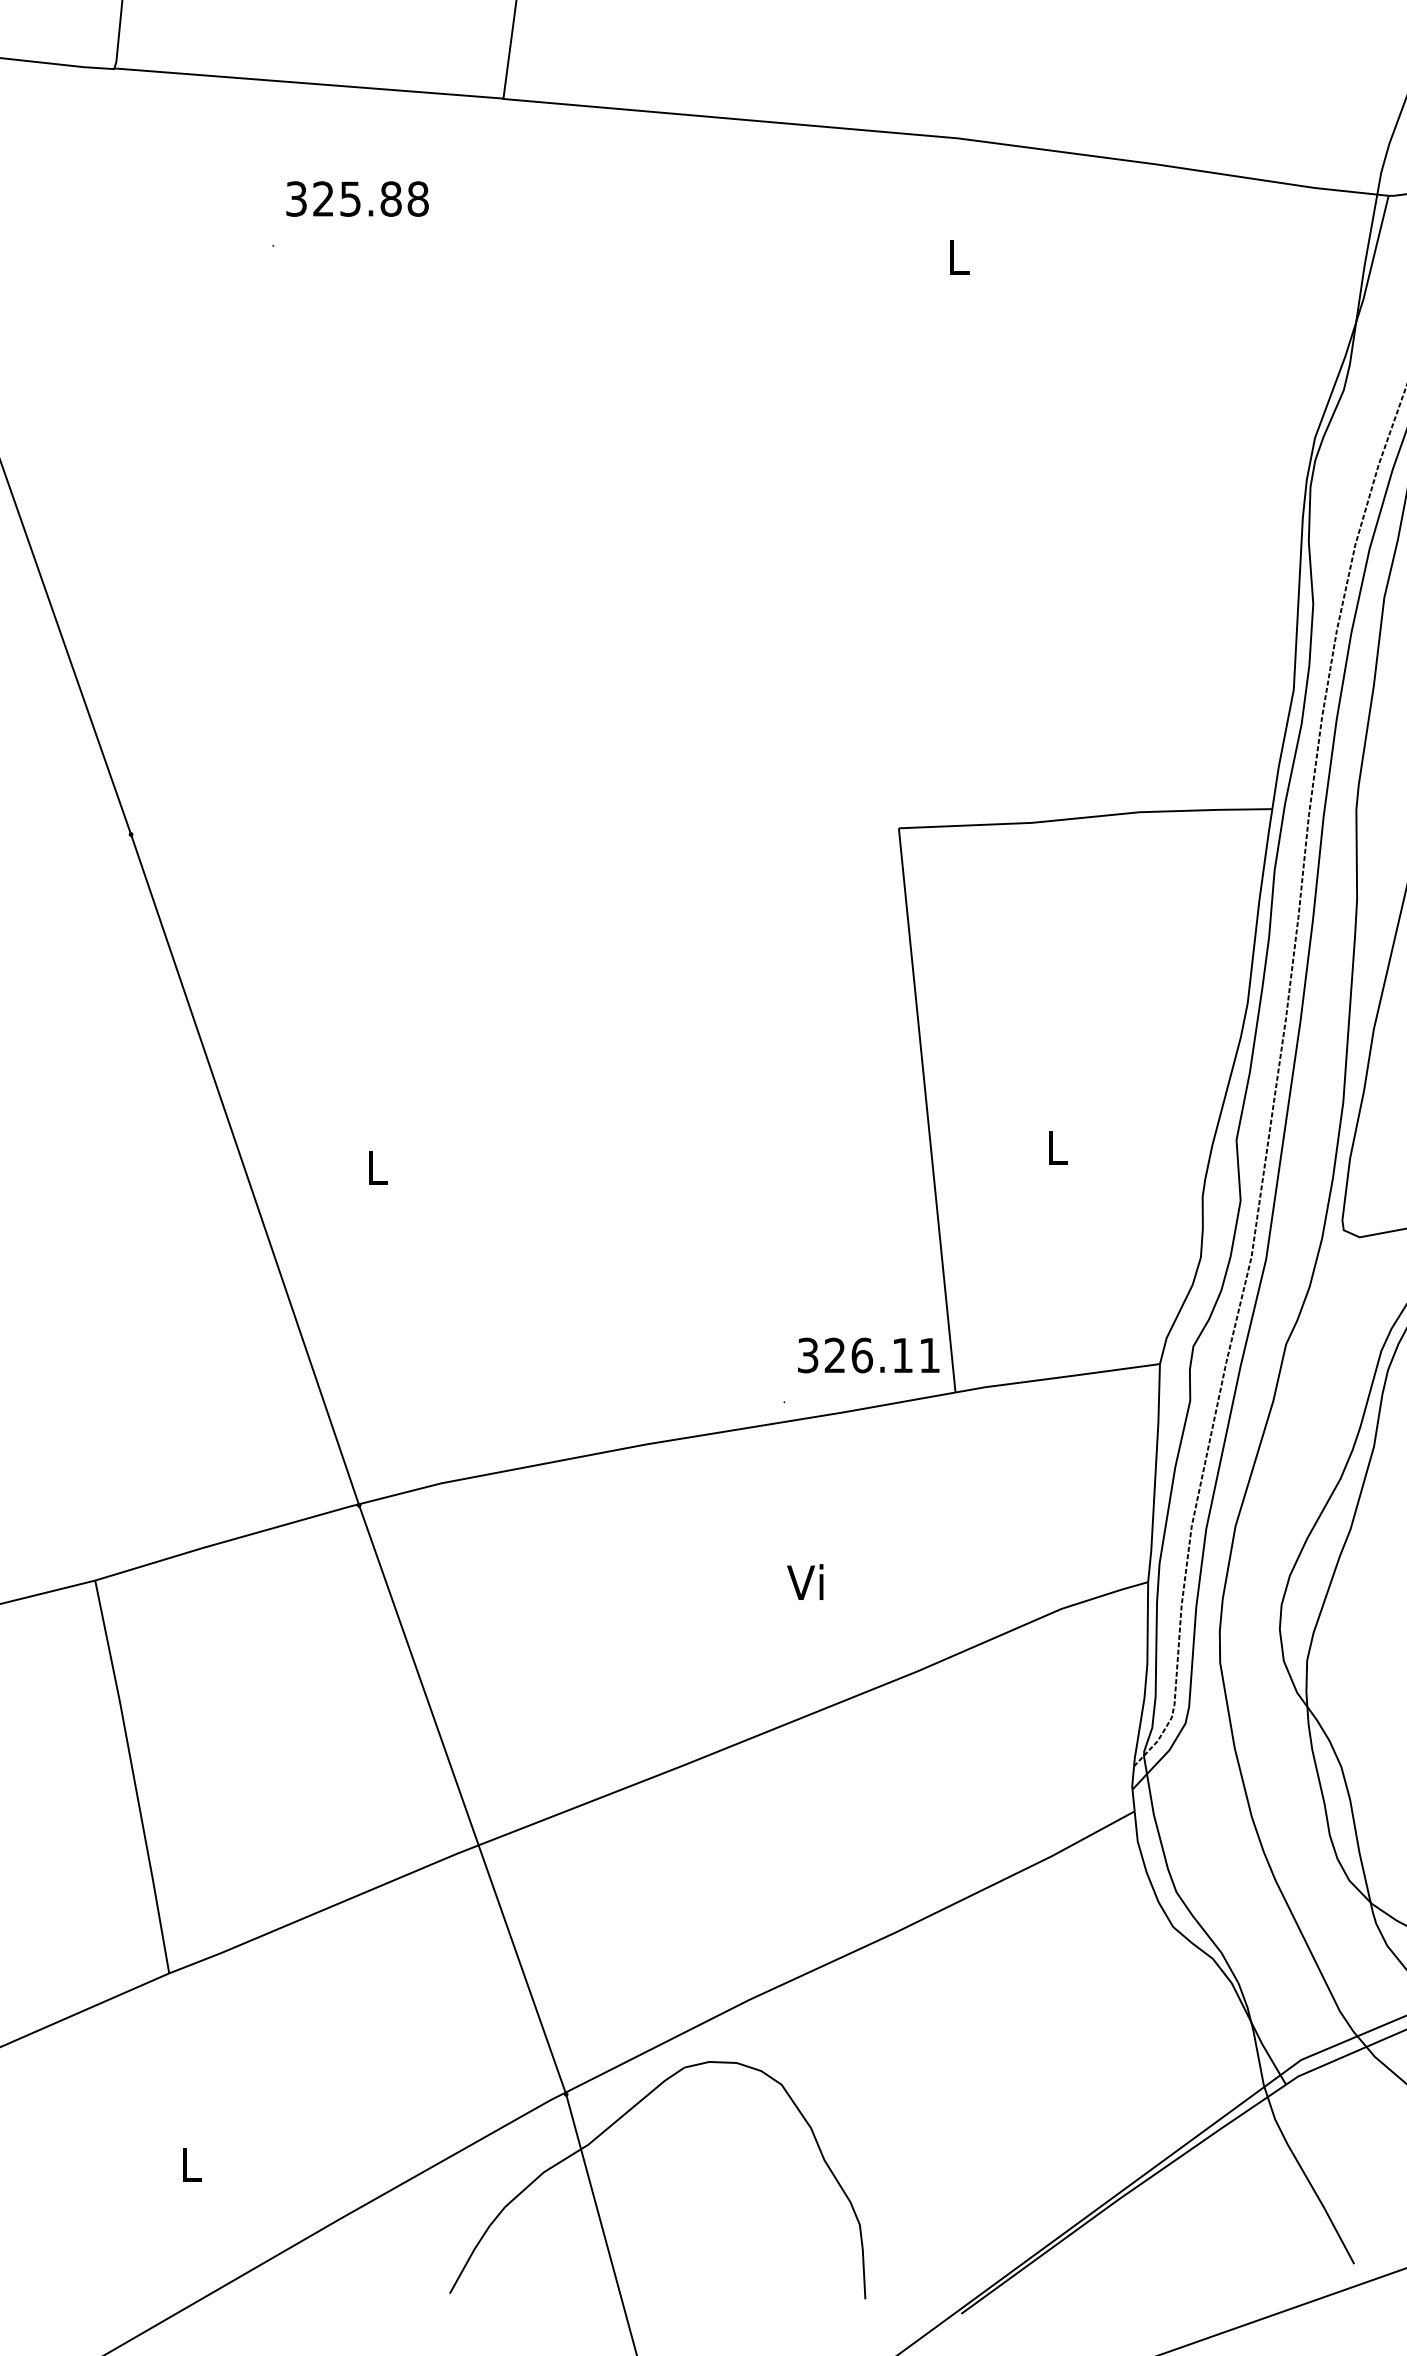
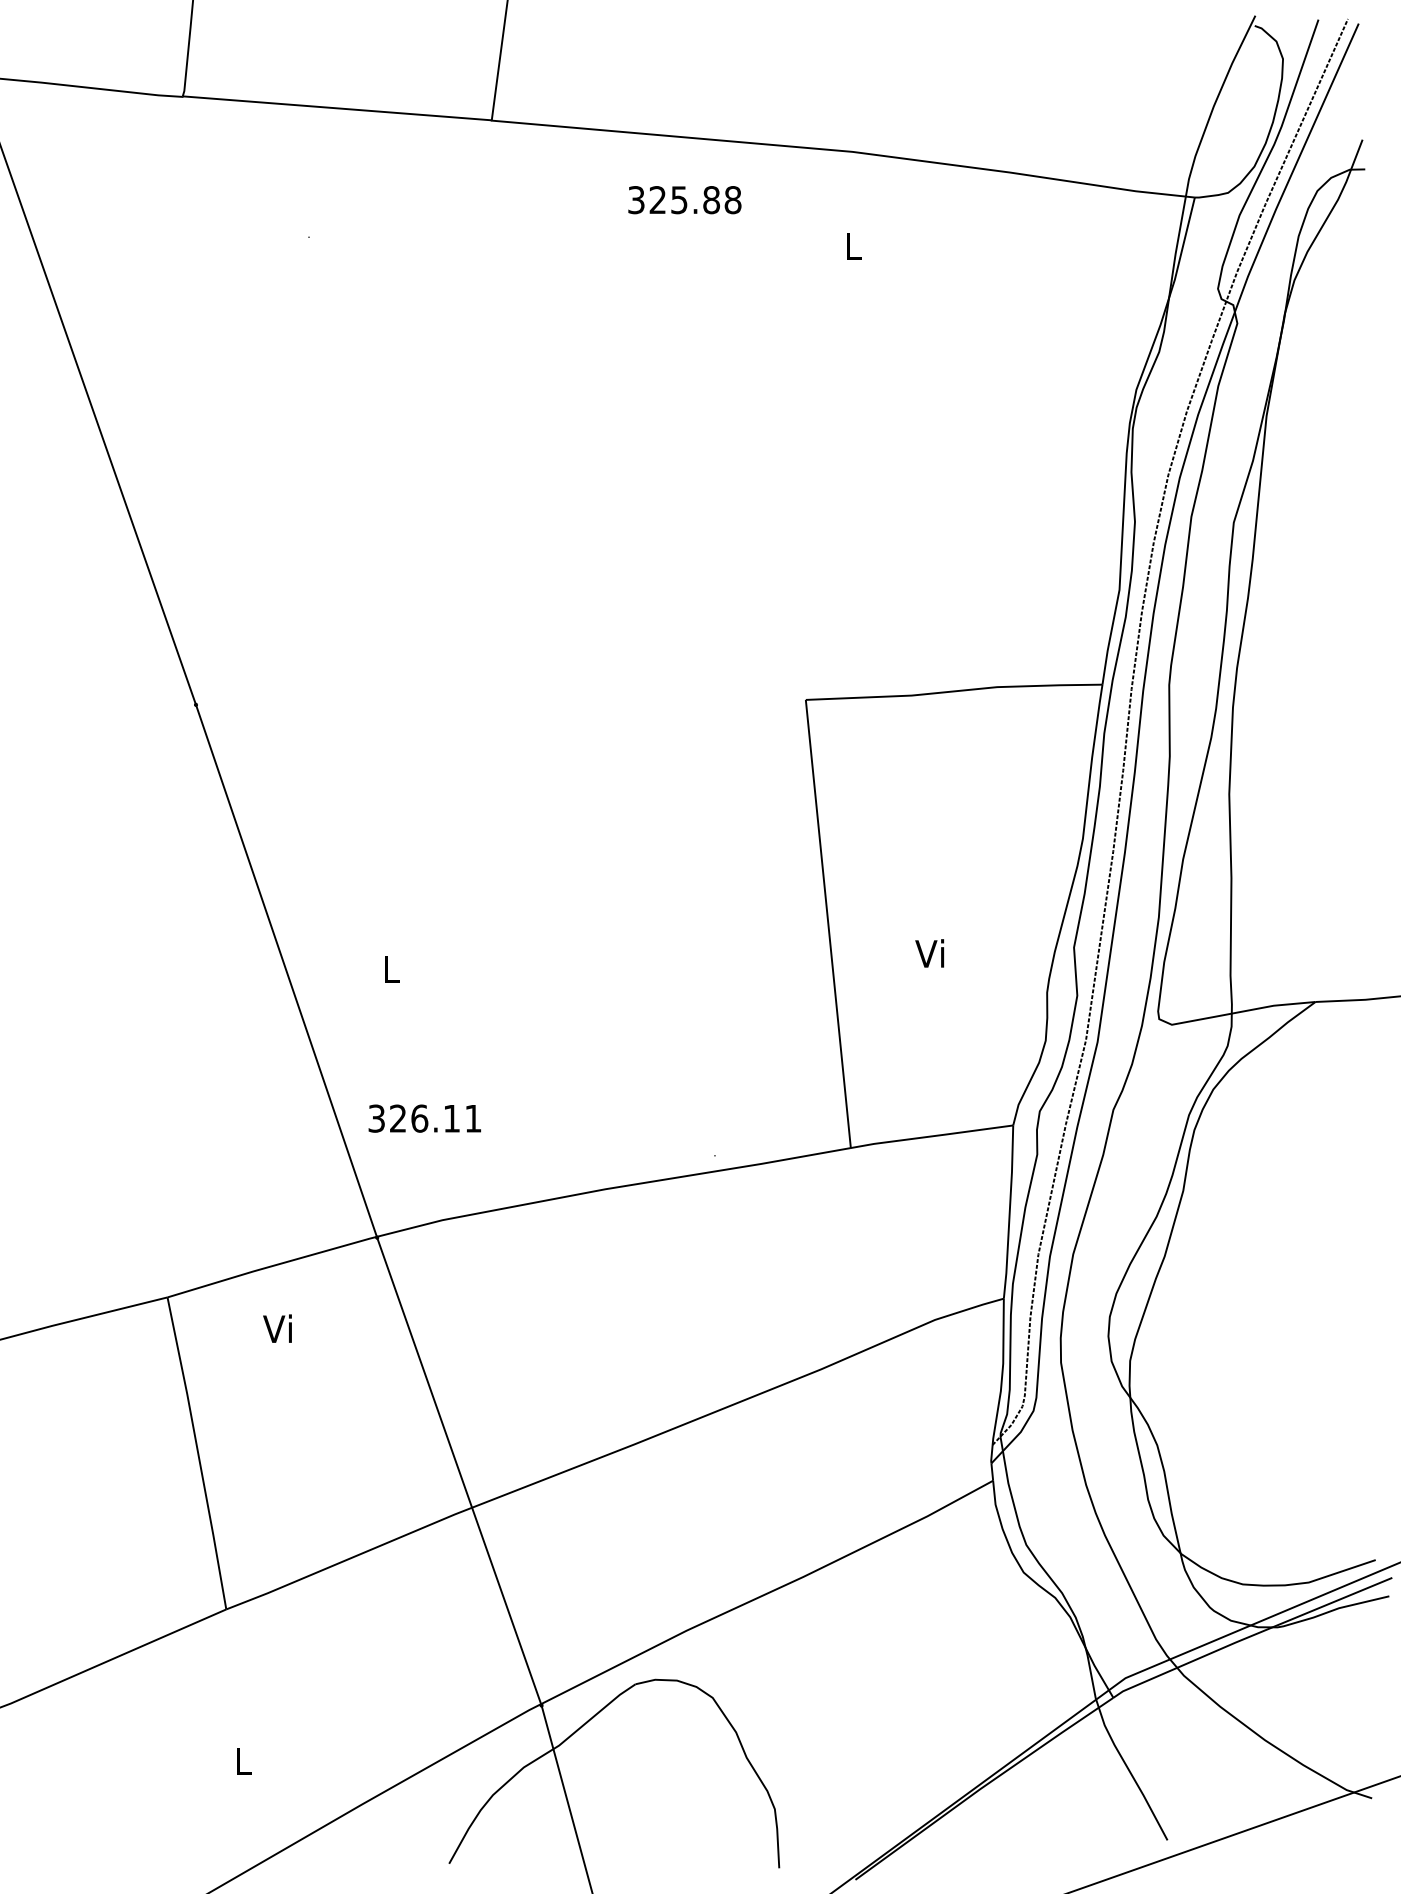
text: (357, 199) -> (684, 200), moved
text: (1054, 1147) -> (929, 953), L -> Vi
text: (868, 1355) -> (424, 1118), moved
text: (805, 1581) -> (277, 1328), moved

